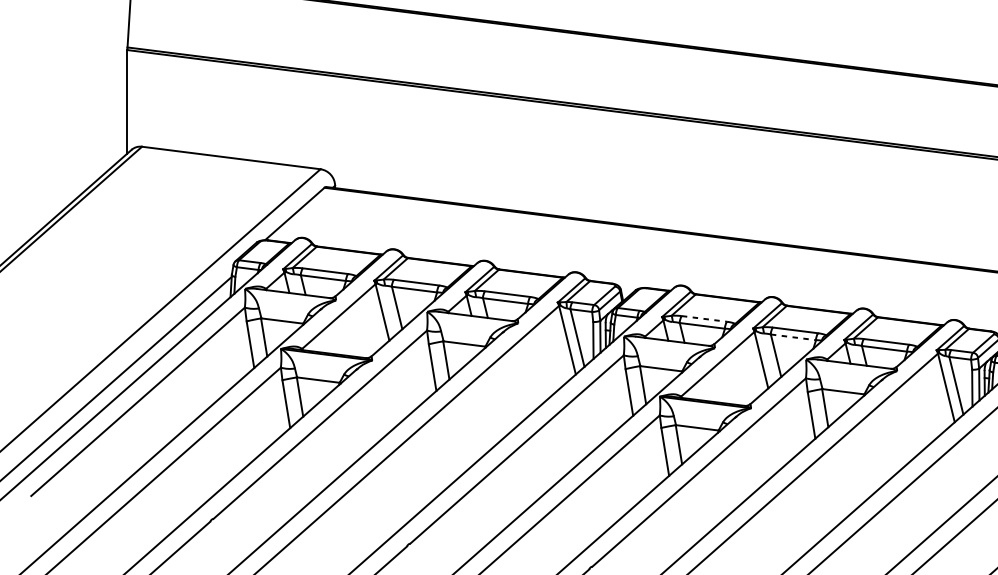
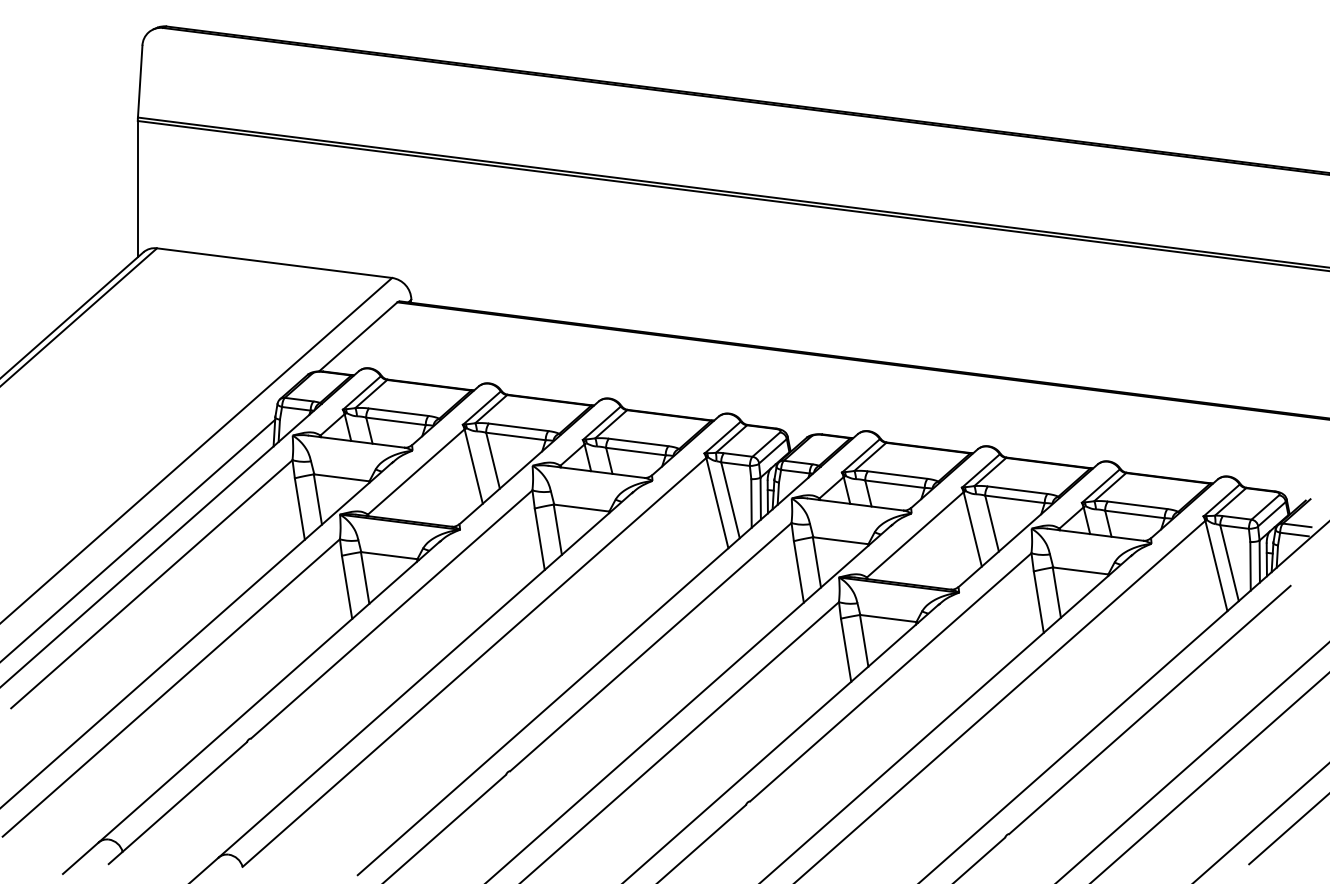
line: (705, 319) -> (898, 475), dashed -> solid
line: (793, 337) -> (1015, 499), dashed -> solid

